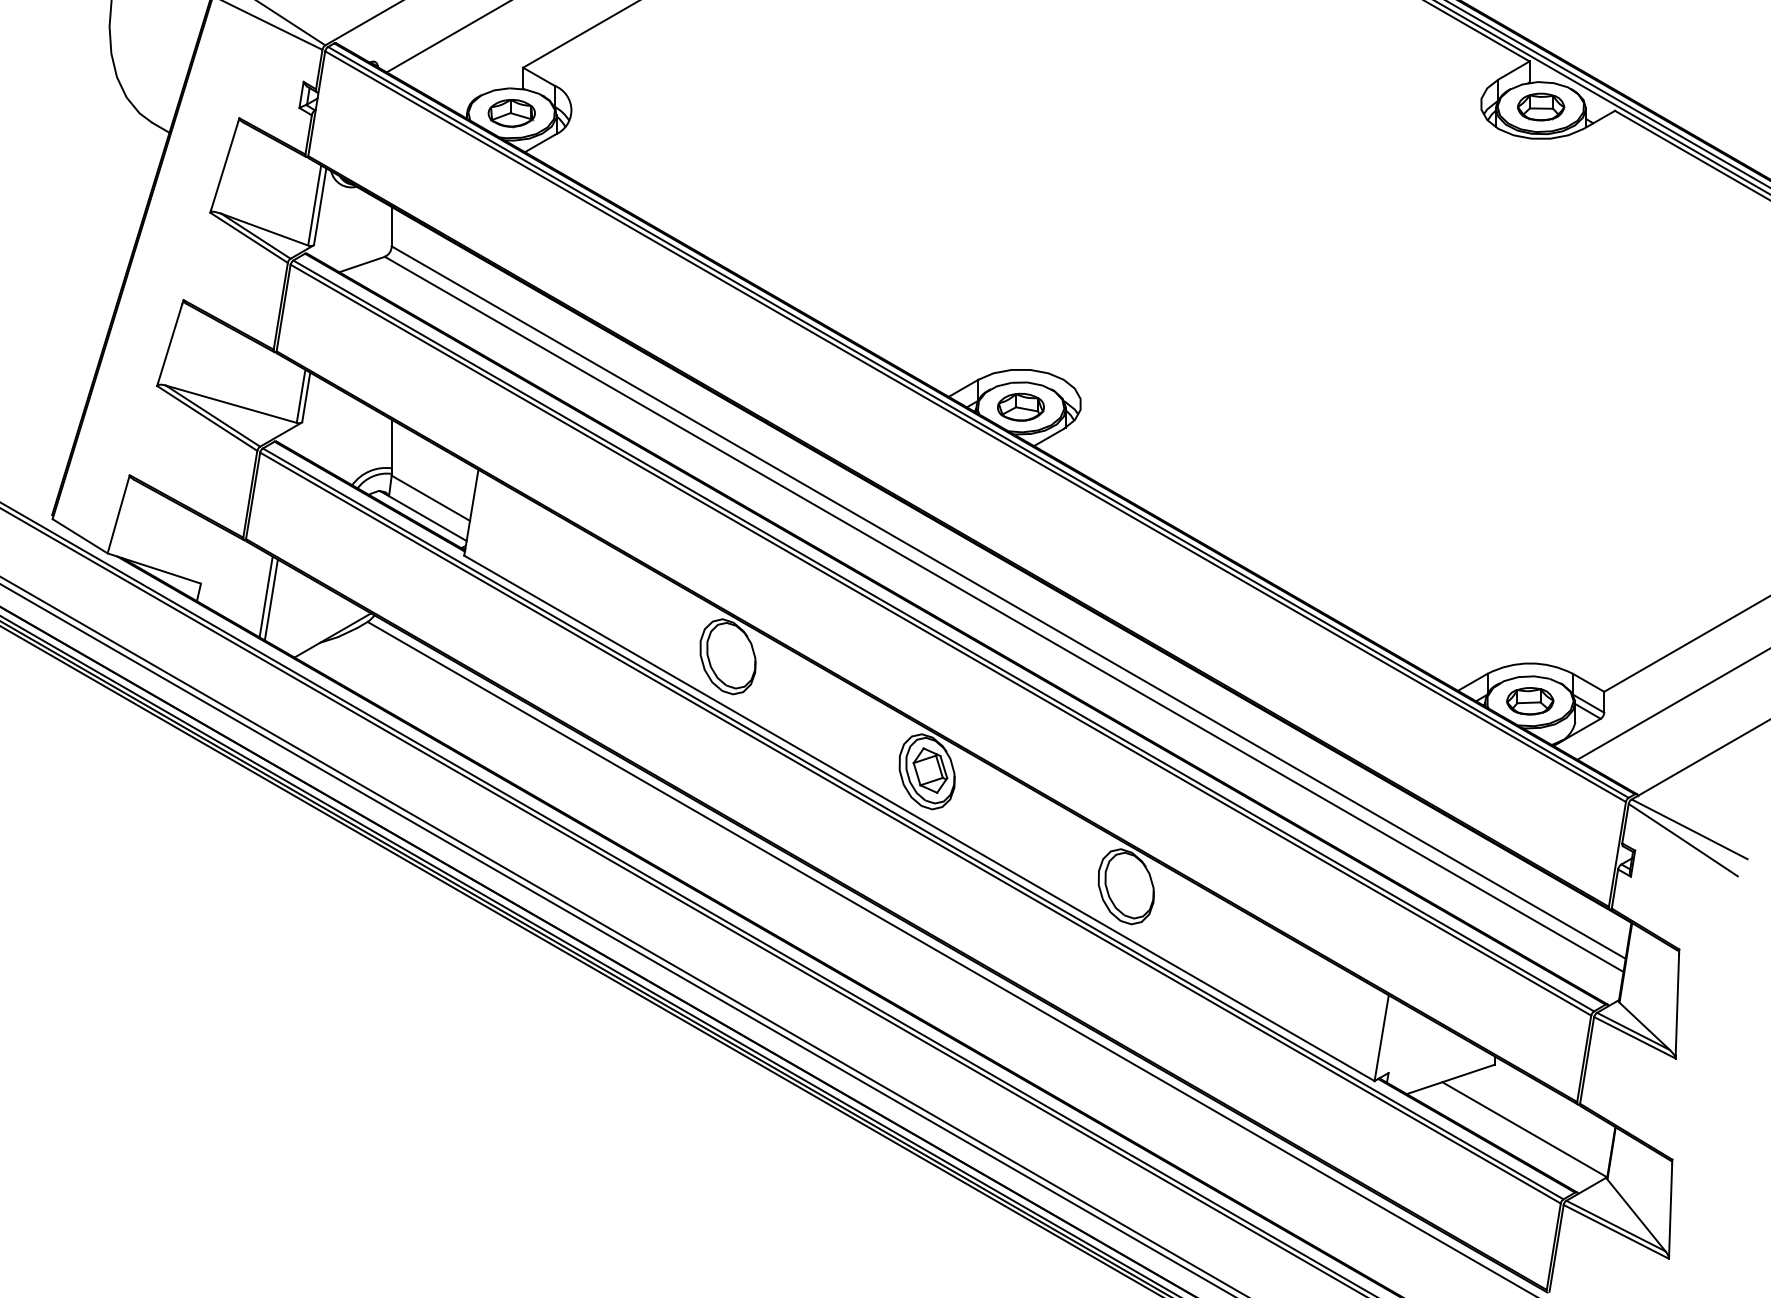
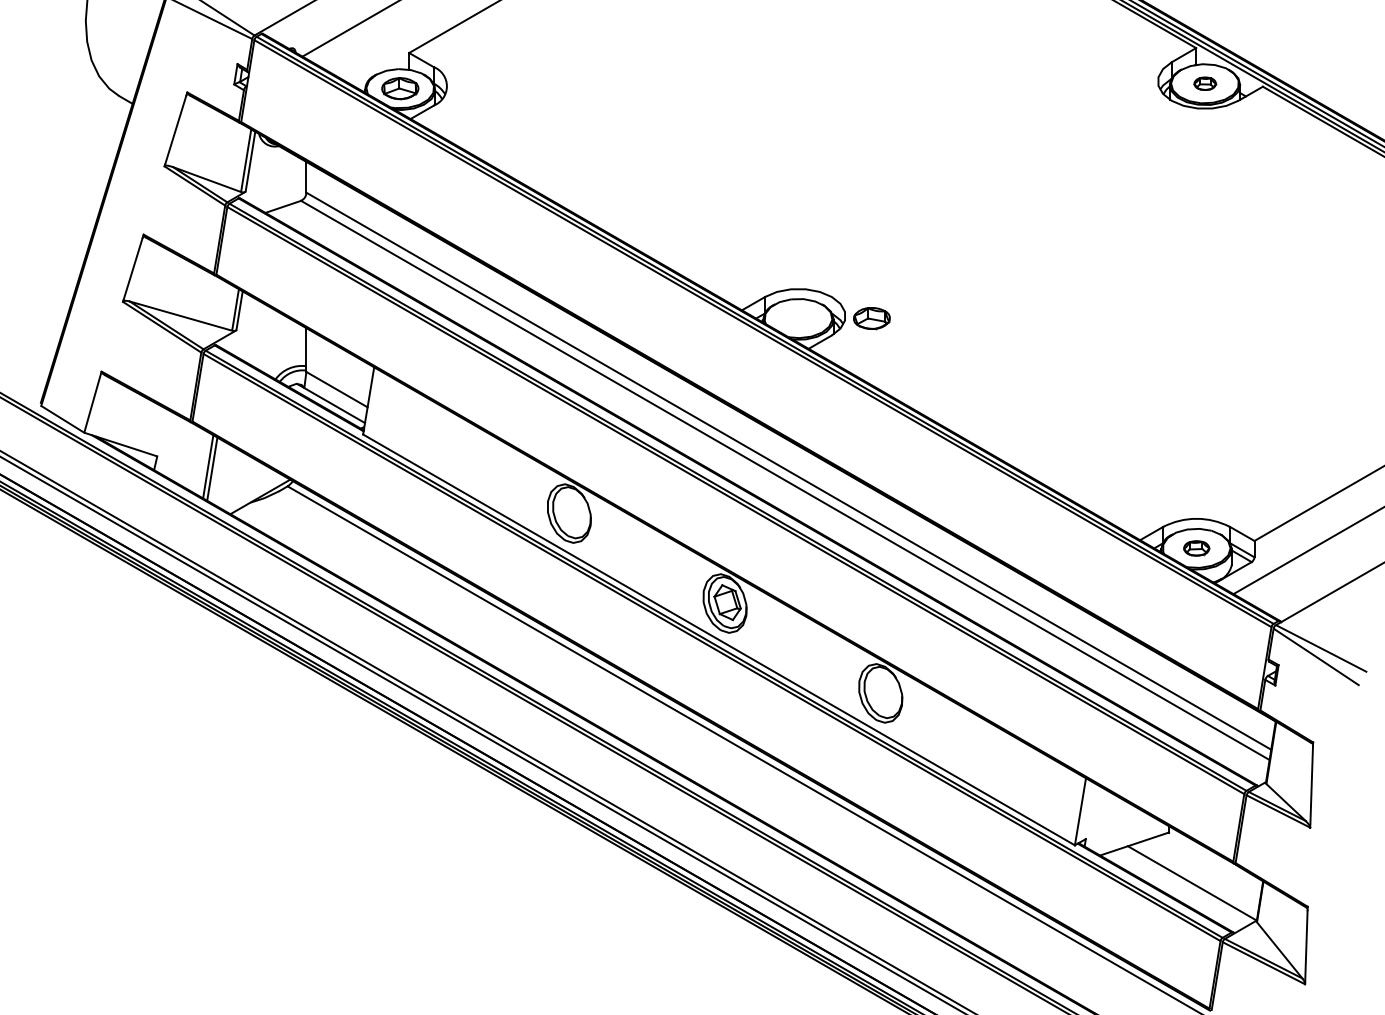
part: (1541, 106) -> (1205, 83), size x0.6
part: (1020, 406) -> (871, 317), moved
part: (1530, 701) -> (1196, 548), size x0.7

